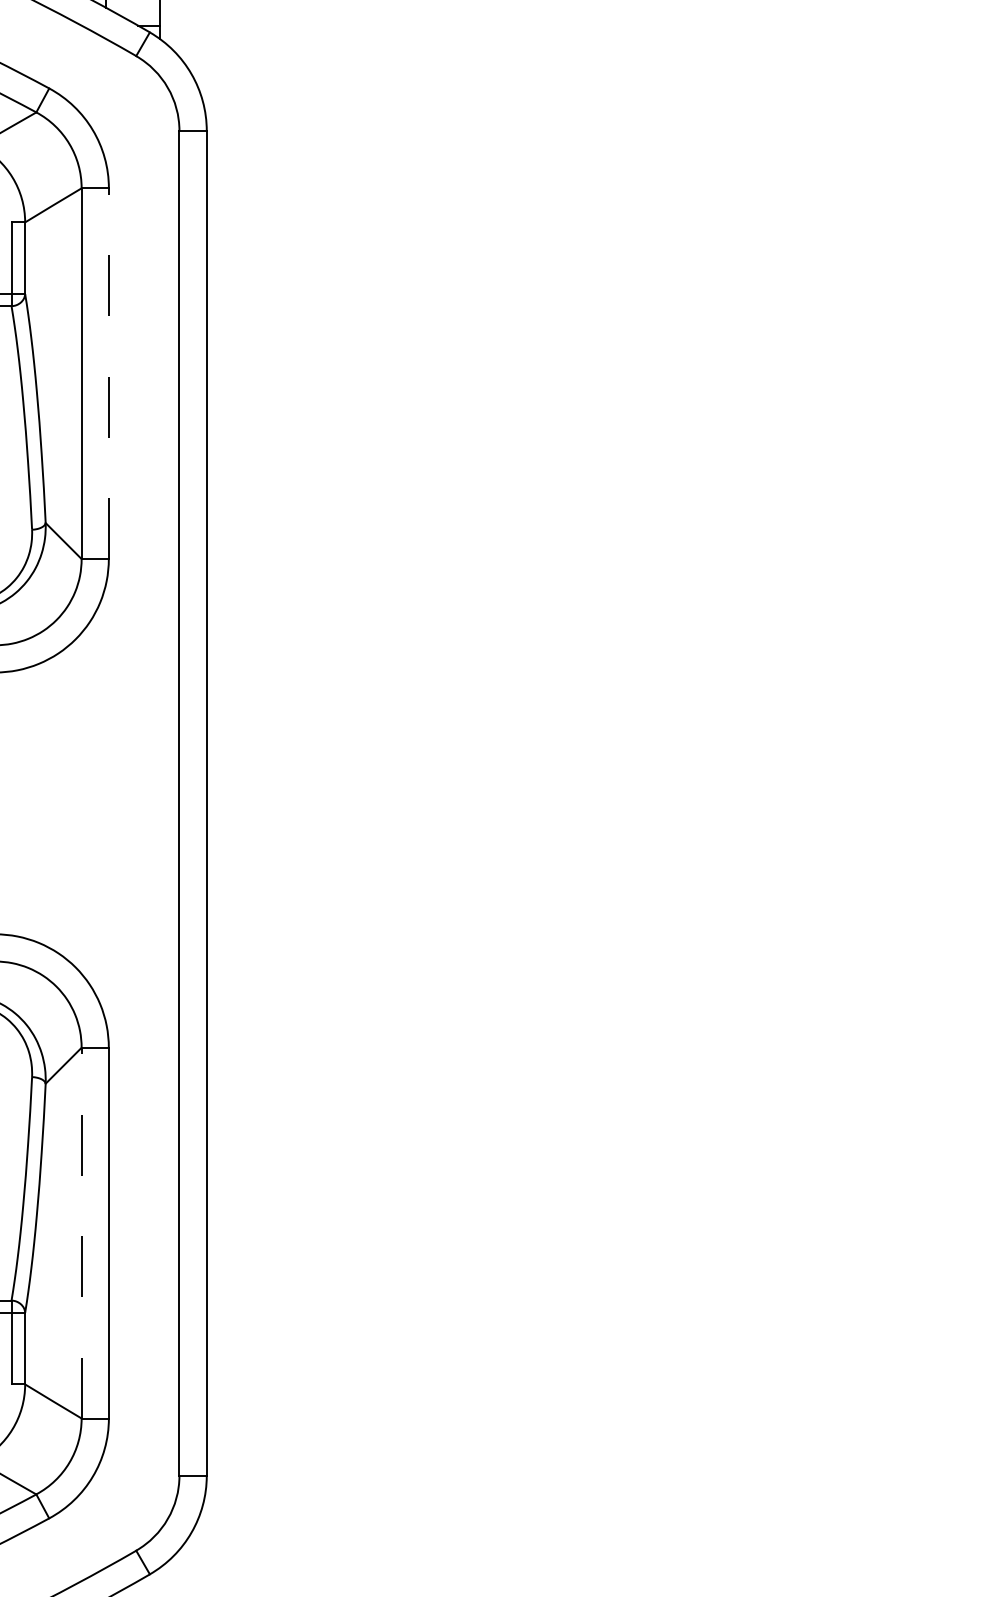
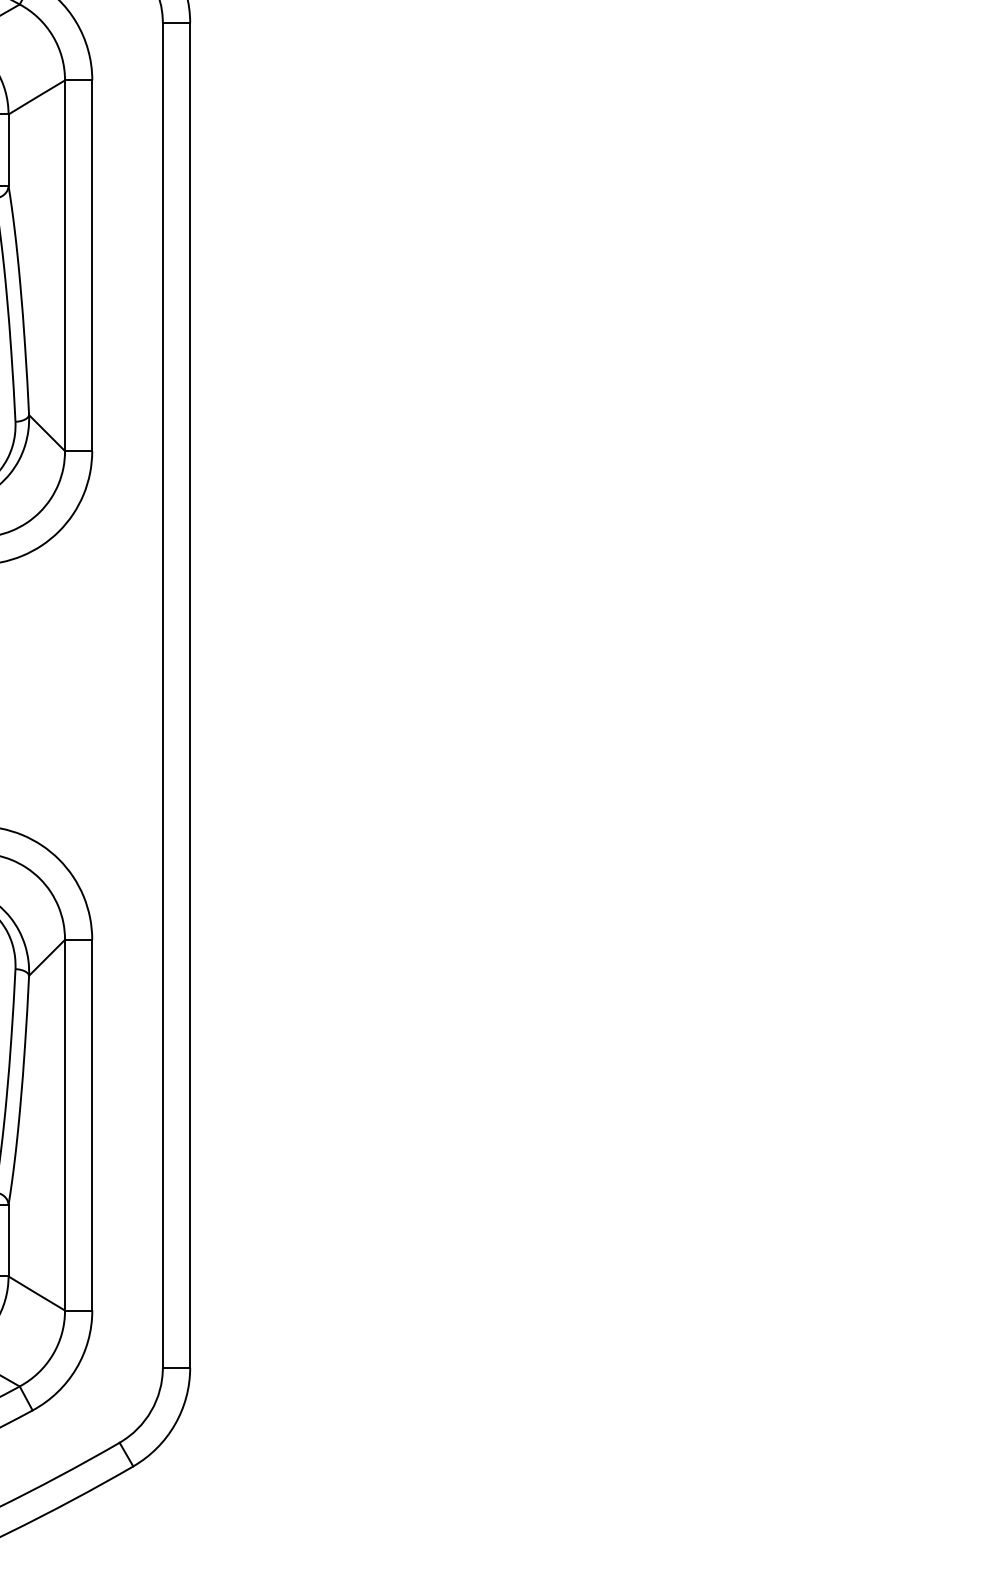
line: (108, 373) -> (91, 265), dashed -> solid
line: (81, 1232) -> (64, 1124), dashed -> solid

